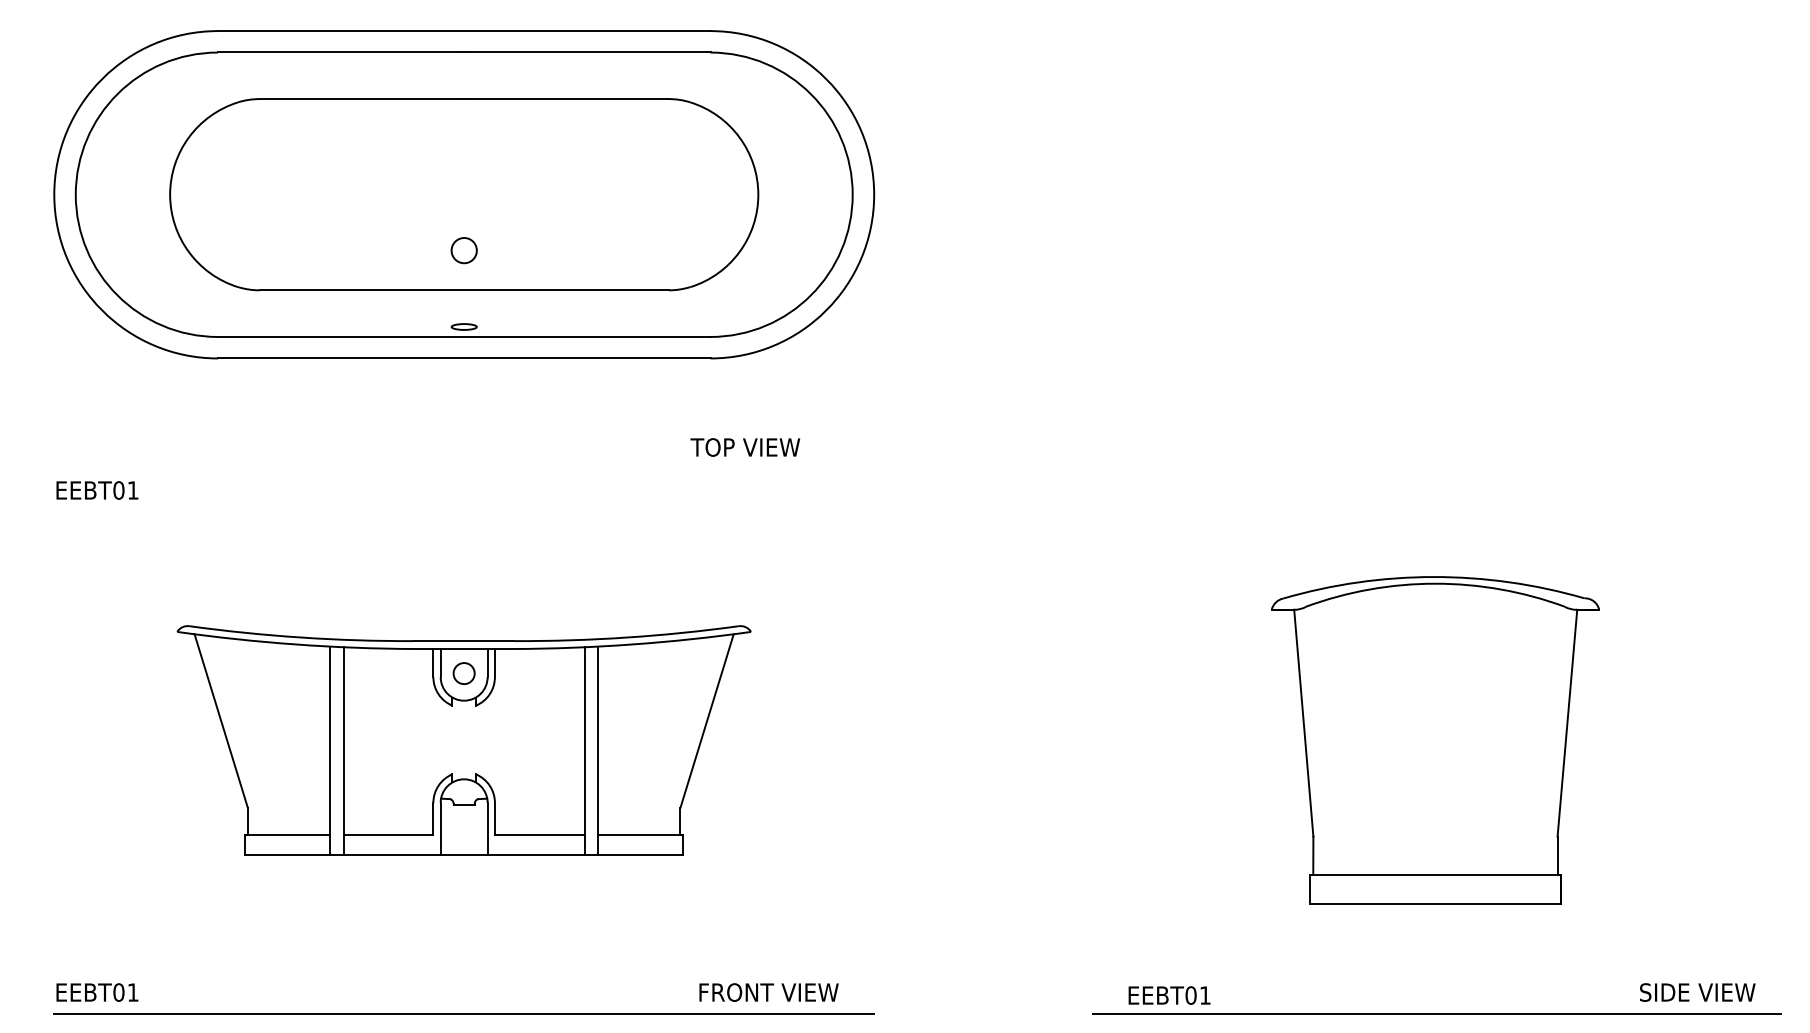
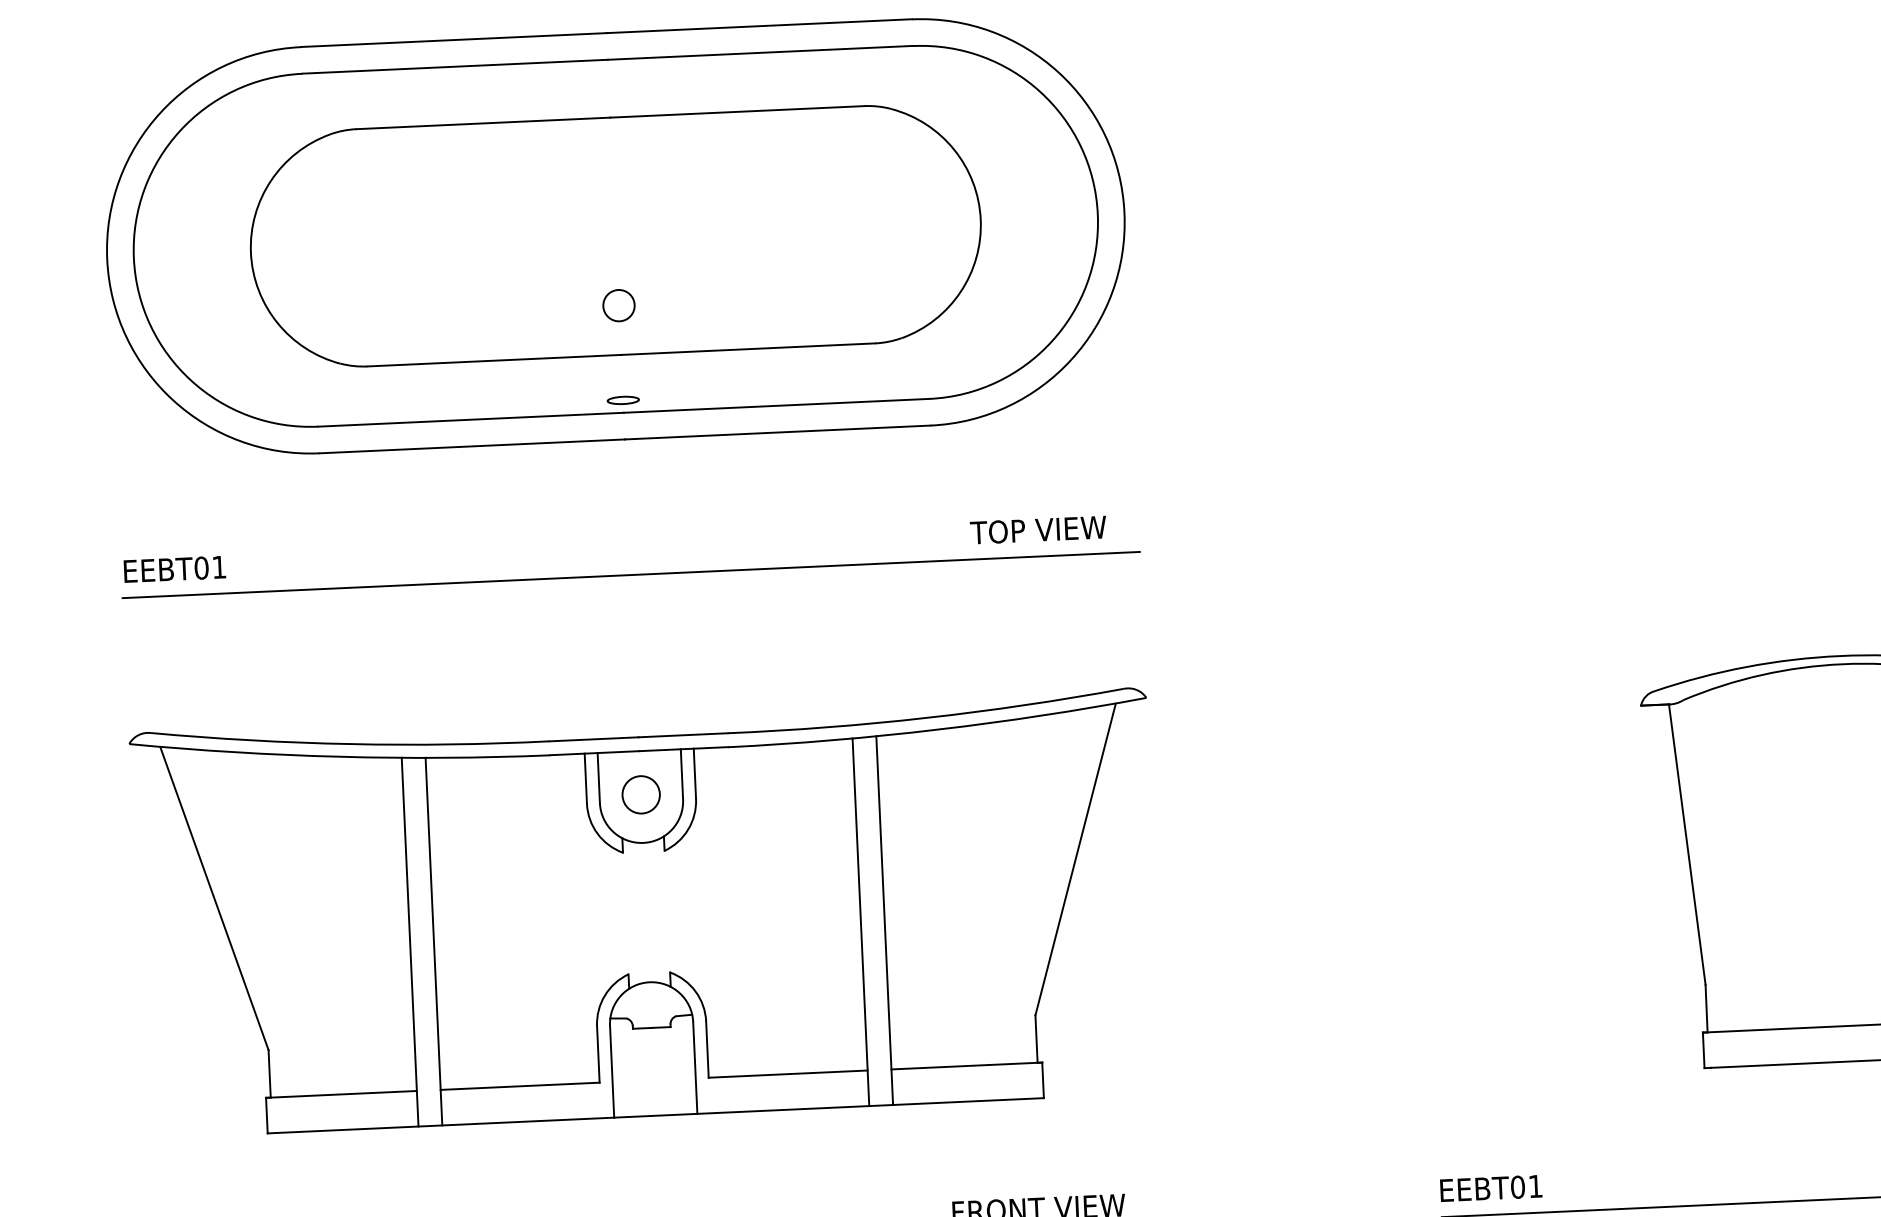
text: (745, 447) -> (1038, 530), moved
line: (464, 467) -> (631, 574), added
text: (97, 490) -> (175, 569), moved
part: (463, 740) -> (645, 913), size x1.43
text: (1169, 995) -> (1491, 1188), moved

